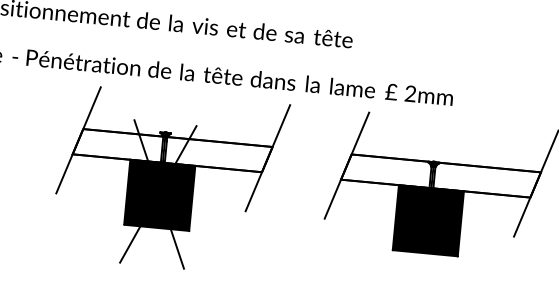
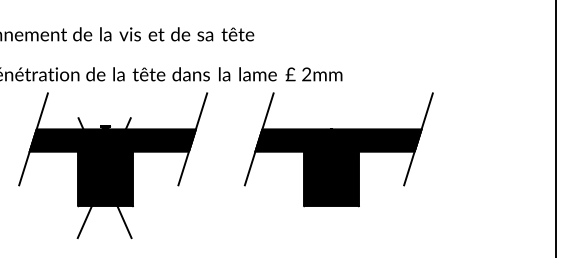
fill: (172, 150) -> (112, 140), added
fill: (441, 175) -> (338, 140), added

